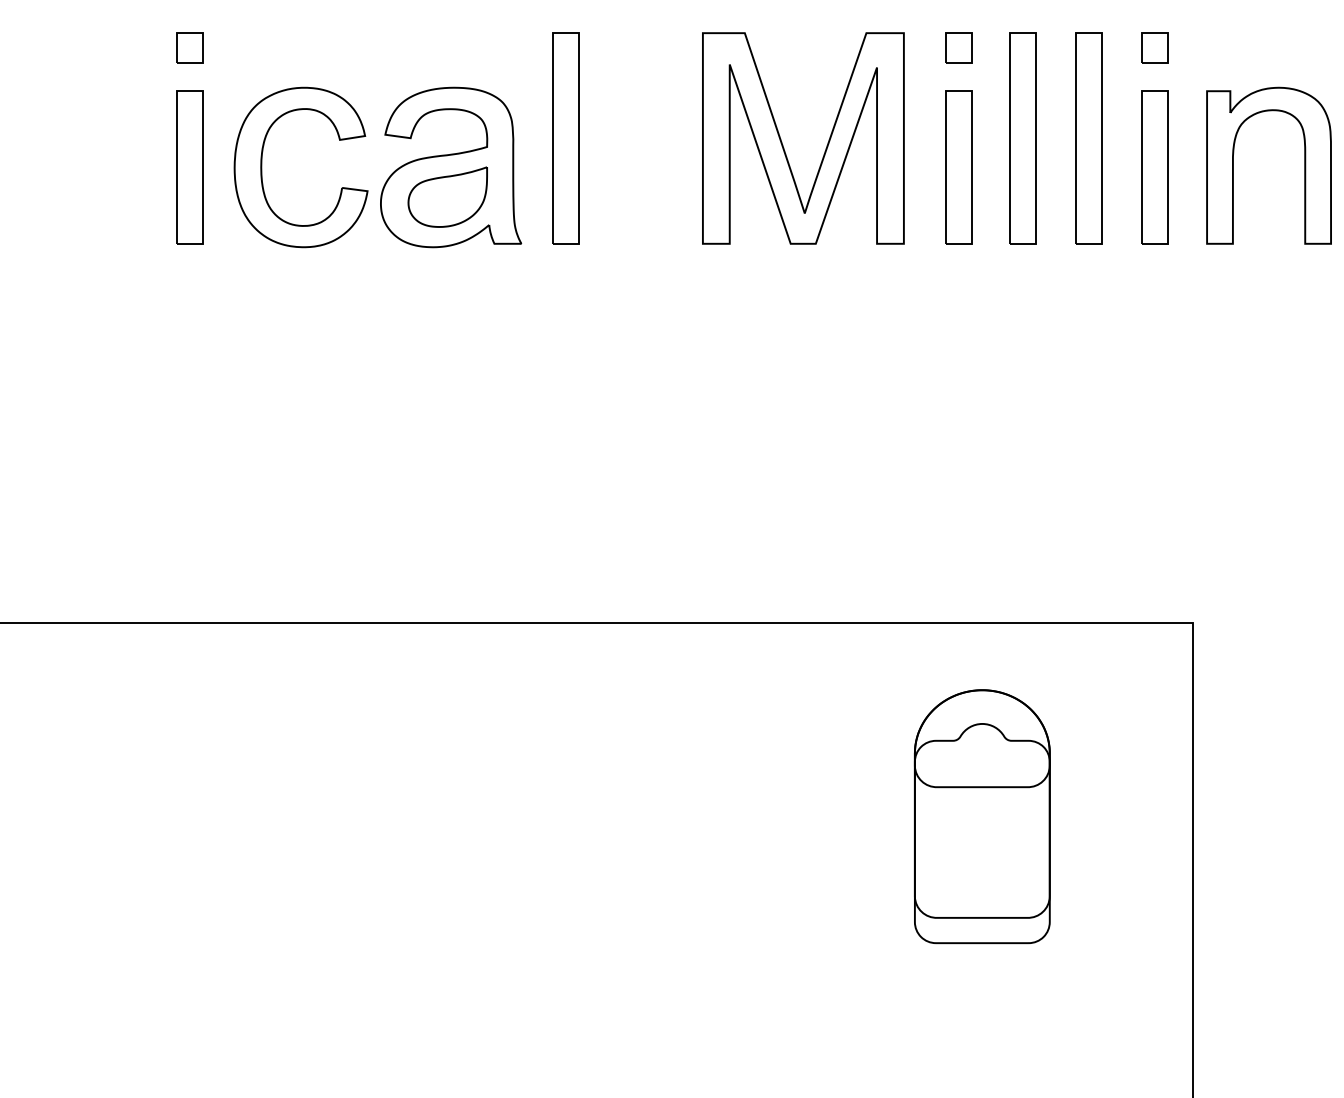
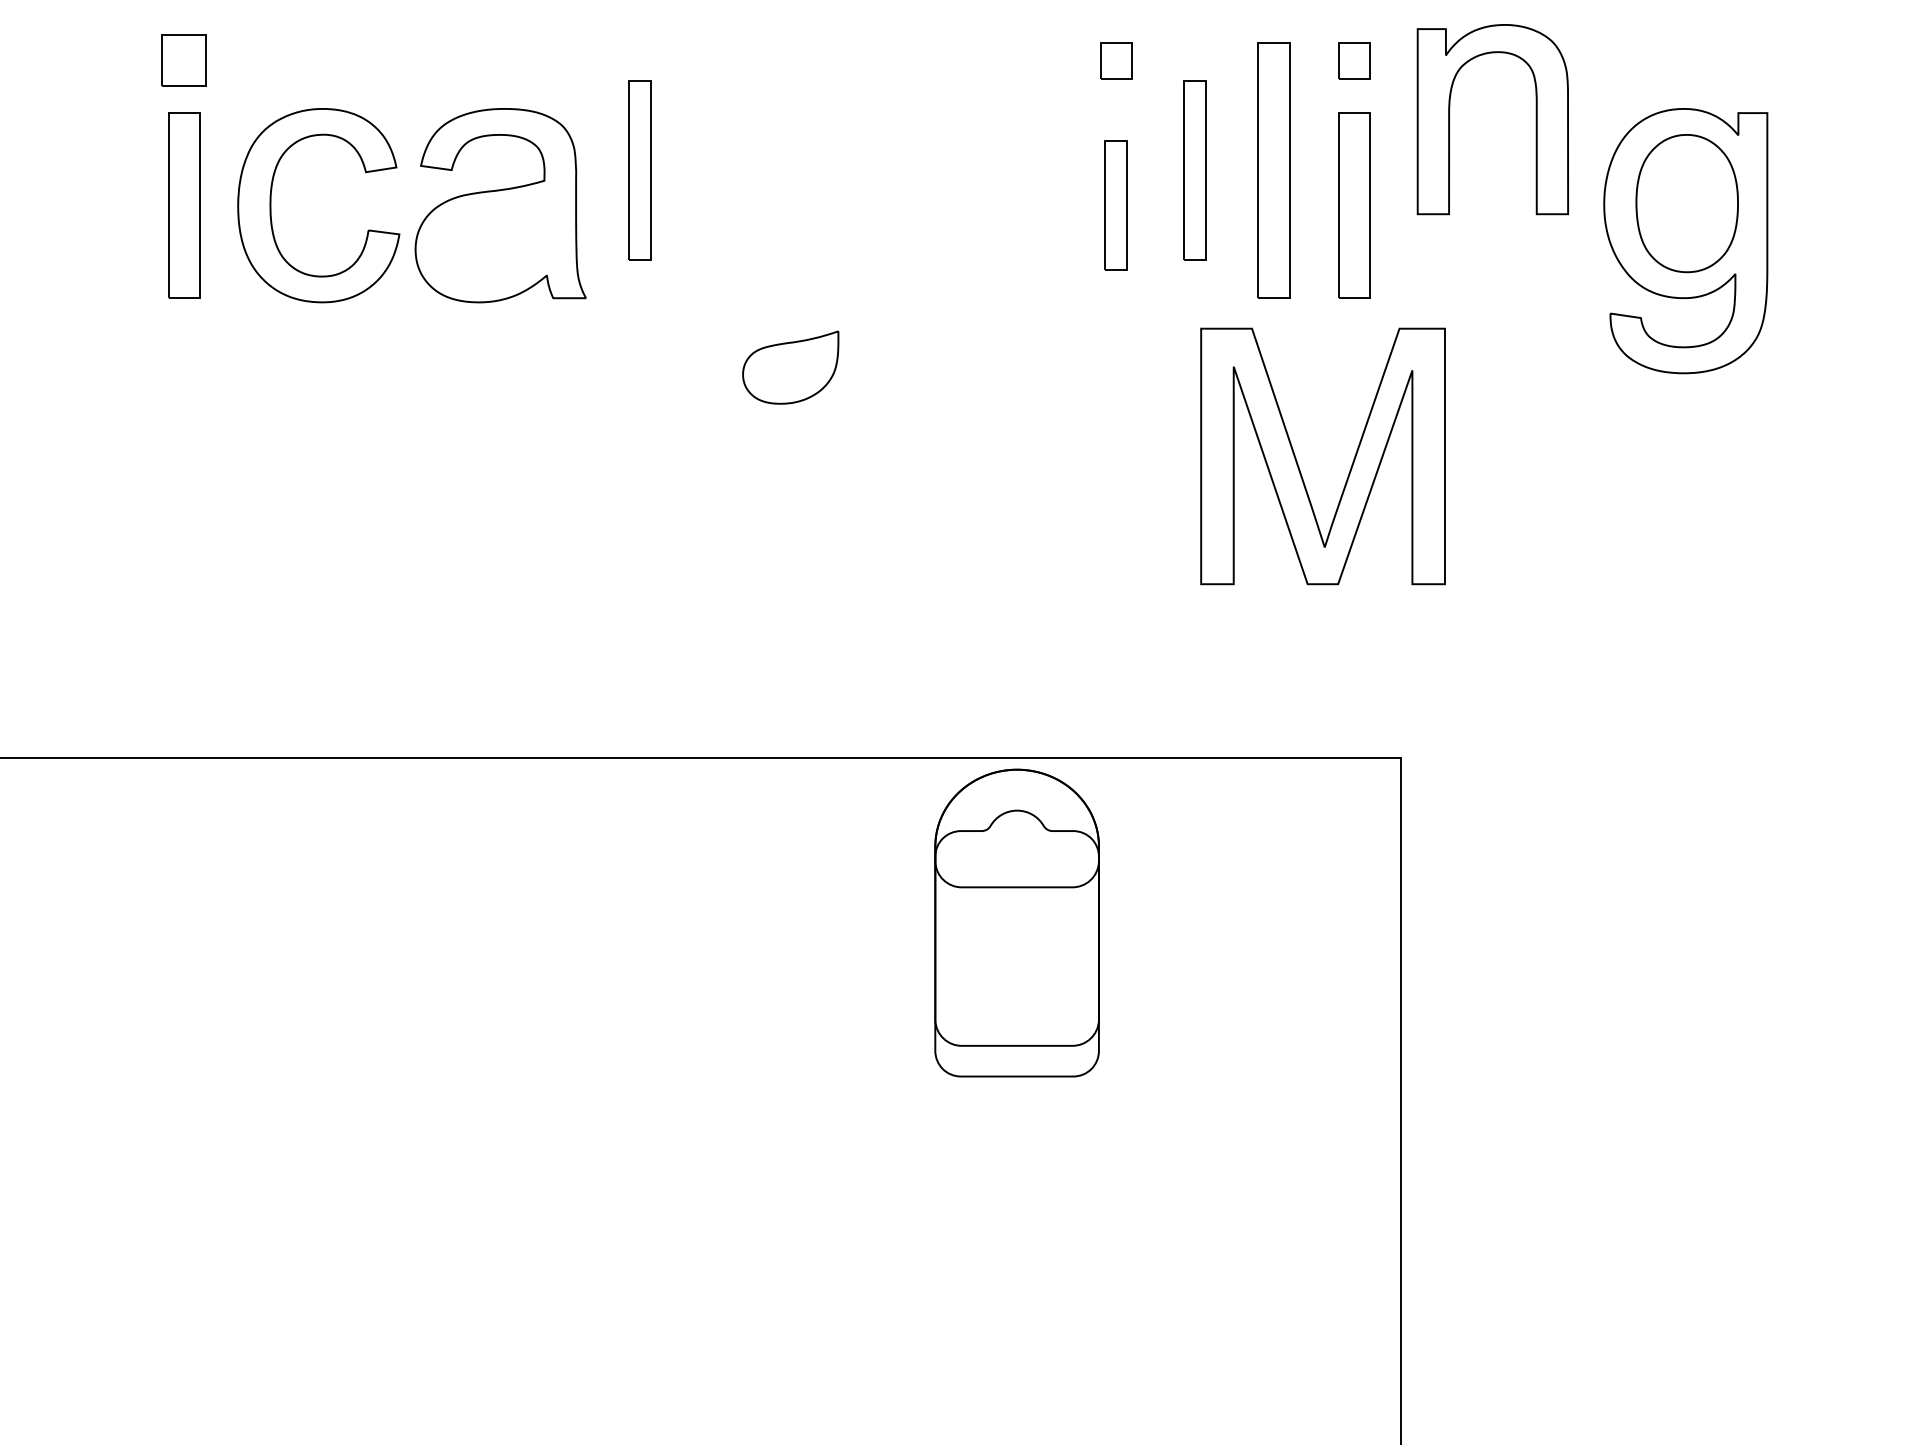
part: (190, 47) -> (184, 60), size x1.4
part: (565, 138) -> (639, 170), size x0.7
part: (1023, 138) -> (1194, 170), size x0.7
part: (783, 144) -> (1298, 463), moved
part: (1233, 165) -> (1449, 119), moved
part: (958, 167) -> (1116, 205), size x0.7
part: (447, 197) -> (790, 367), moved
part: (981, 816) -> (1016, 922), moved

